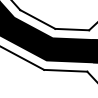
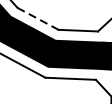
line: (37, 19) -> (37, 18), solid -> dashed

